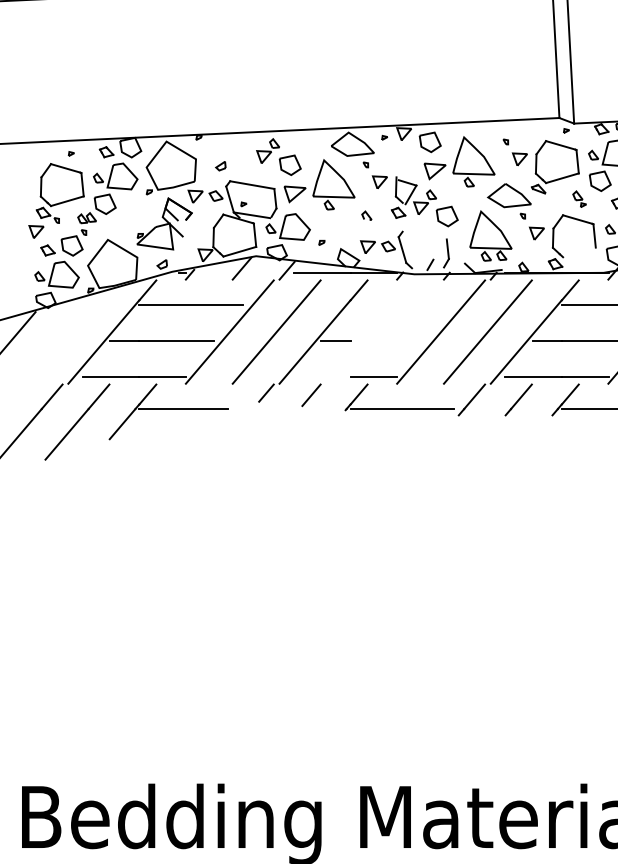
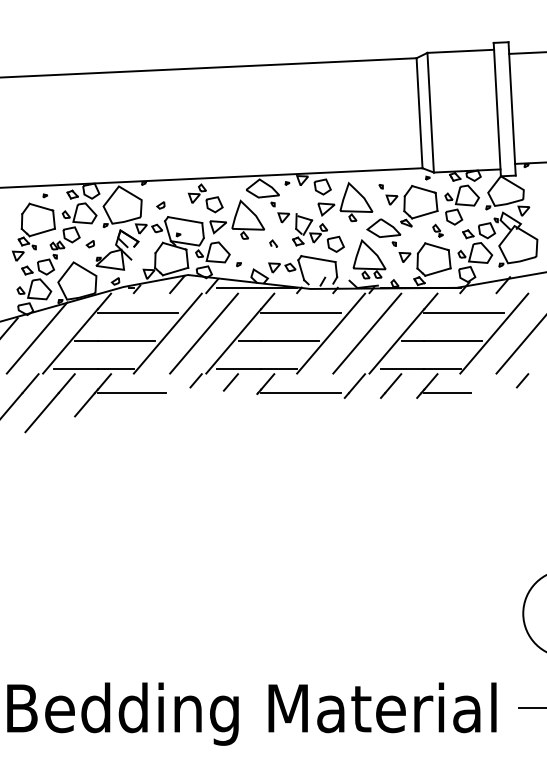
part: (128, 216) -> (89, 244), added
line: (424, 236) -> (318, 259), added
line: (578, 251) -> (437, 271), added
line: (402, 304) -> (301, 312), added
line: (59, 337) -> (36, 337), added
line: (387, 340) -> (289, 340), added
line: (322, 377) -> (239, 368), added

